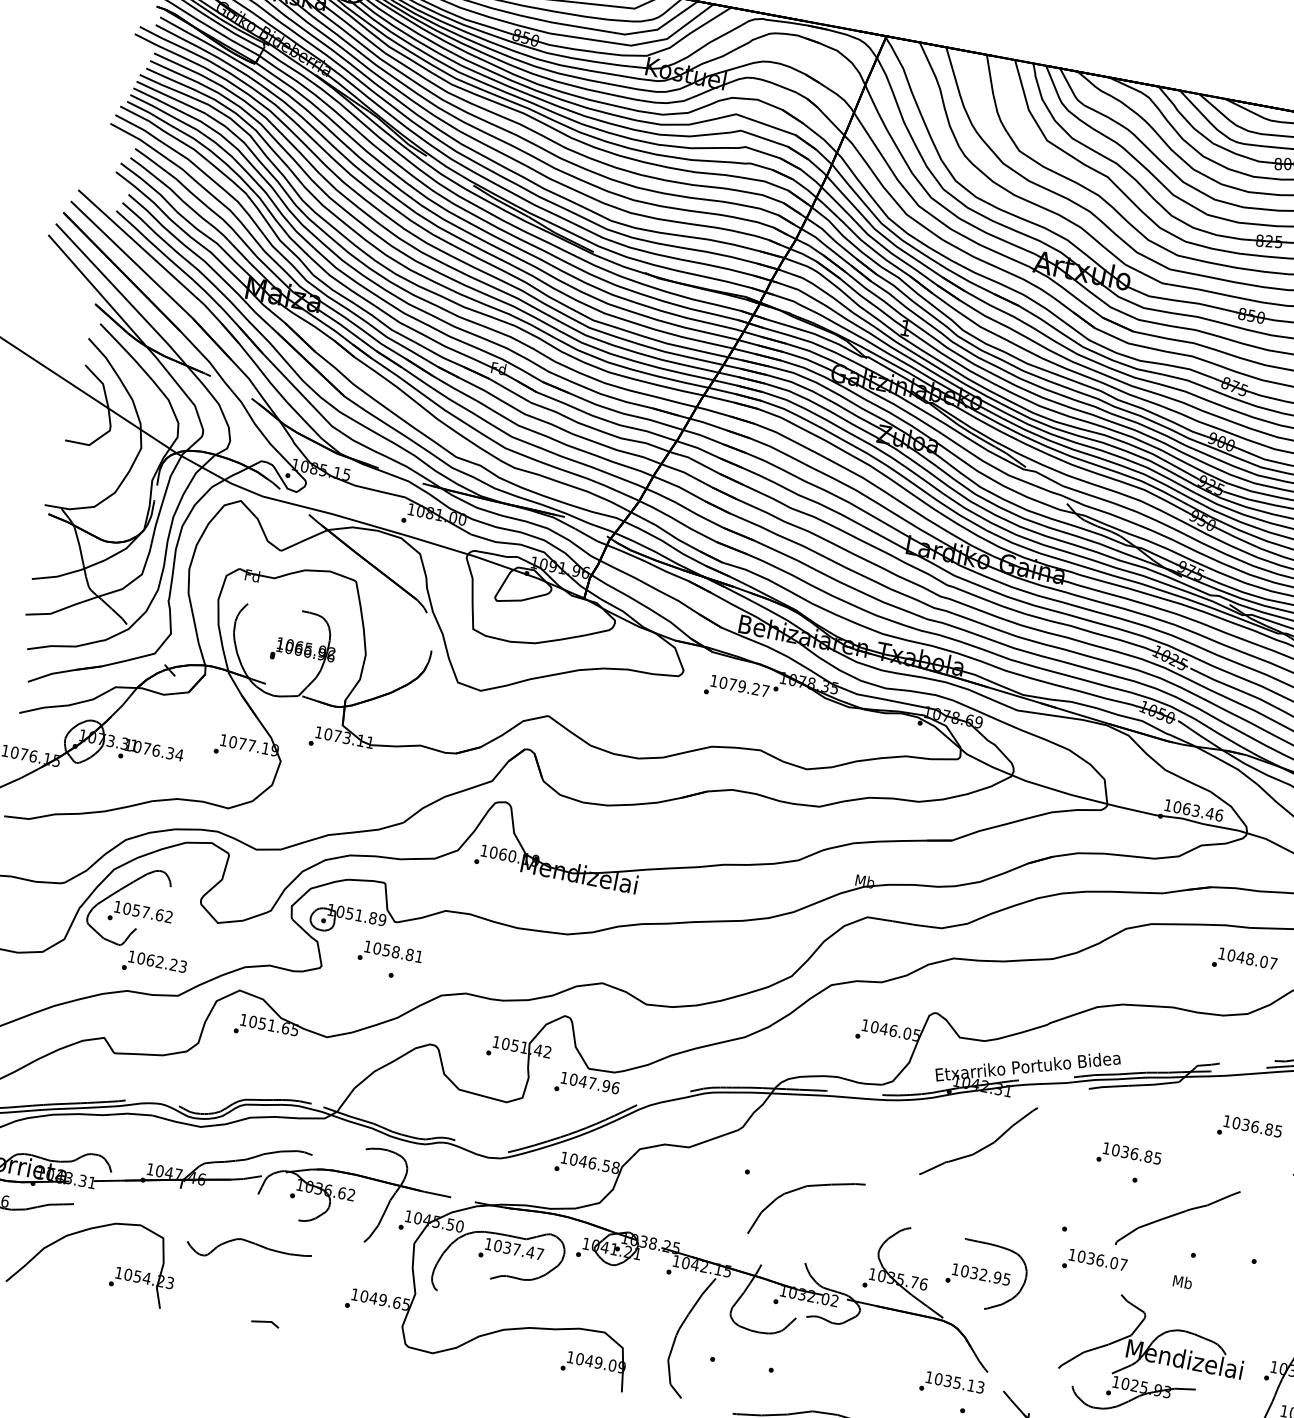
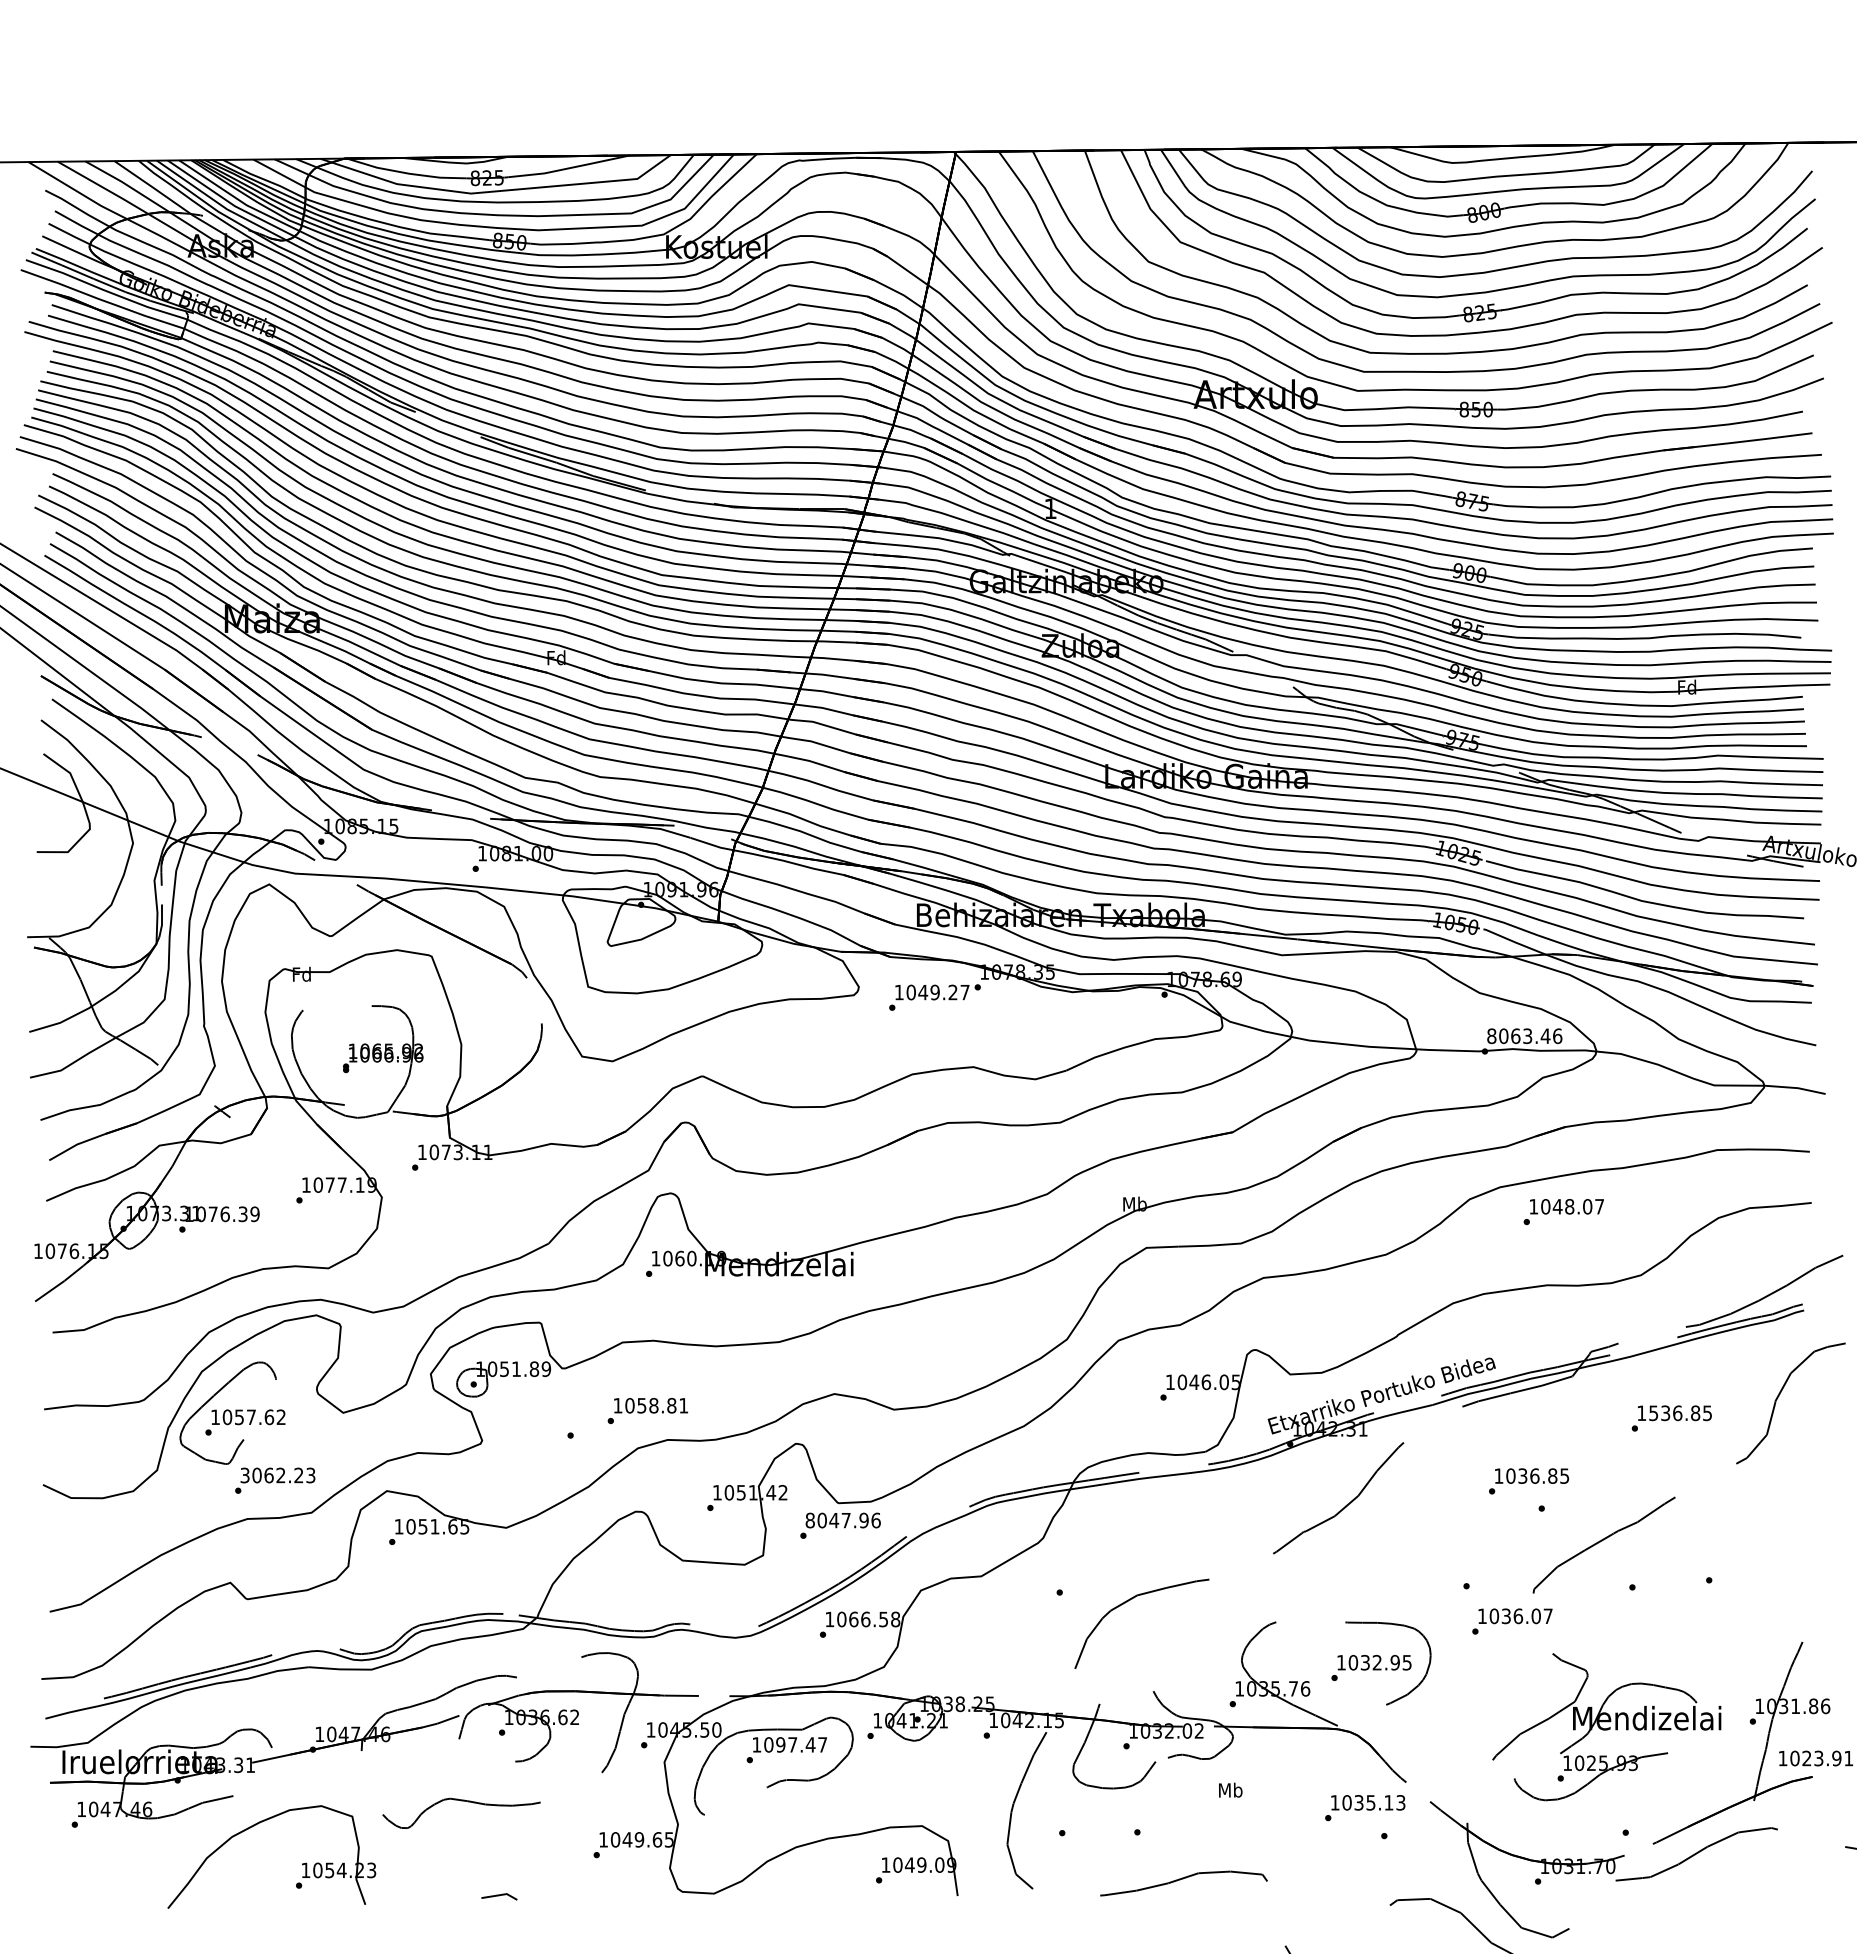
text: (733, 684) -> (923, 992), 1079.27 -> 1049.27
text: (179, 755) -> (254, 1214), 1076.34 -> 1076.39
text: (1167, 805) -> (1491, 1036), 1063.46 -> 8063.46
text: (390, 955) -> (647, 1411), moved
text: (131, 956) -> (244, 1475), 1062.23 -> 3062.23
text: (1244, 962) -> (1563, 1212), moved
text: (563, 1077) -> (809, 1520), 1047.96 -> 8047.96
text: (1236, 1123) -> (1653, 1413), 1036.85 -> 1536.85
text: (582, 1161) -> (853, 1619), 1046.58 -> 1066.58
text: (507, 1247) -> (780, 1744), 1037.47 -> 1097.47
text: (1182, 1281) -> (1230, 1789), moved

